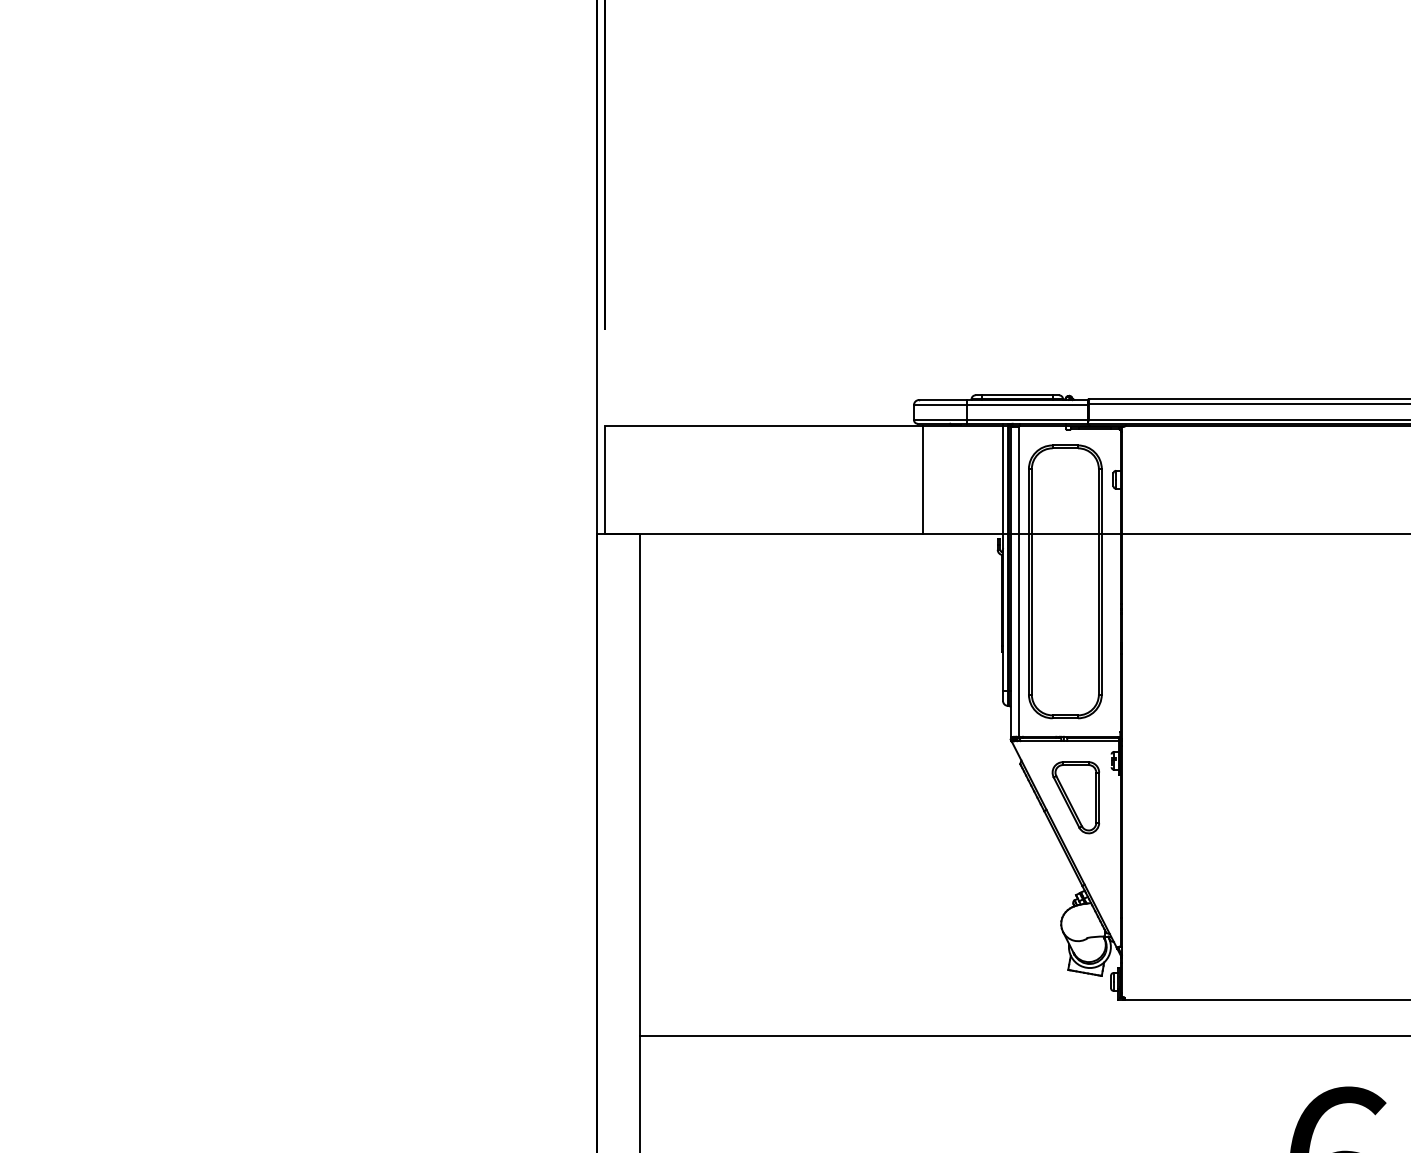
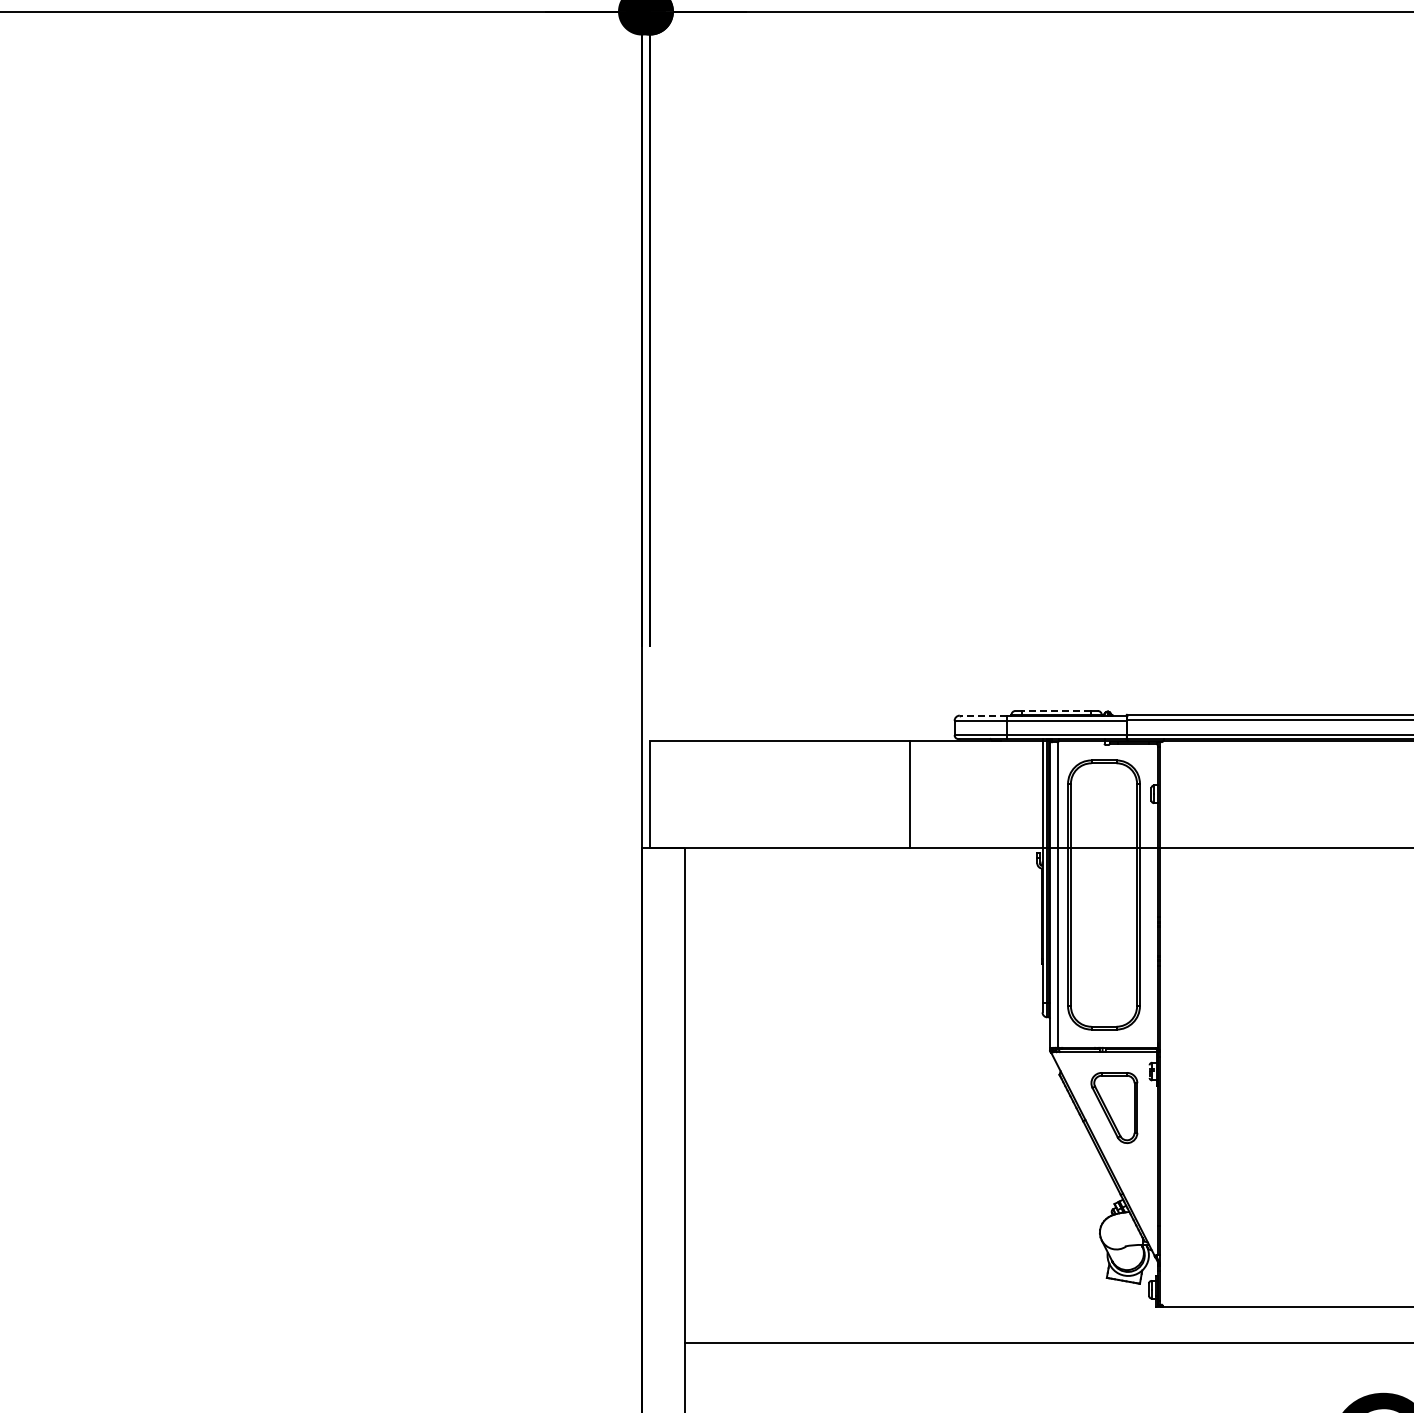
line: (1017, 394) -> (1056, 710), solid -> dashed
line: (942, 399) -> (982, 715), solid -> dashed
line: (923, 479) -> (910, 794), moved

